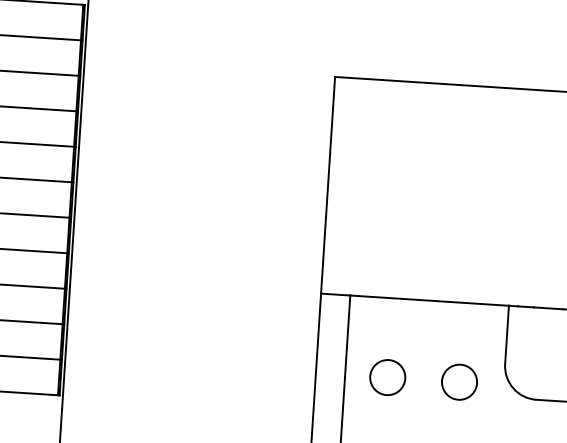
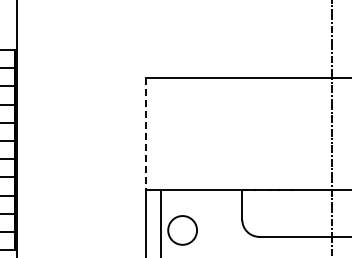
line: (327, 186) -> (145, 134), solid -> dashed
circle: (387, 377) -> (182, 230), size x1.6
circle: (459, 382) -> (219, 230), removed

